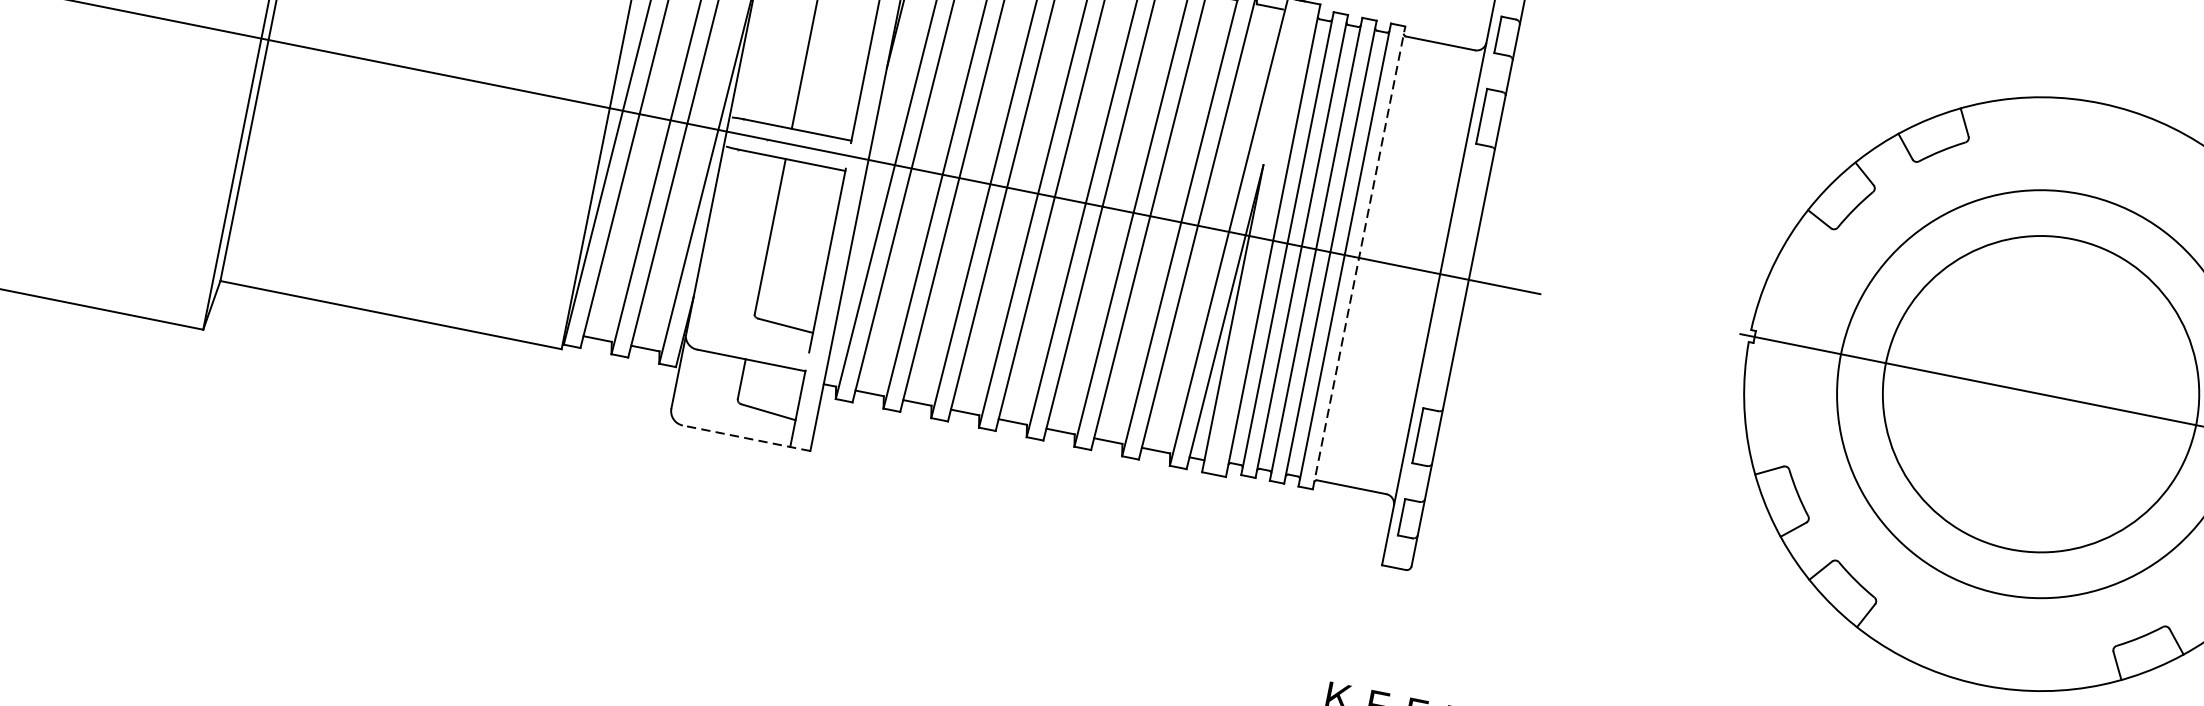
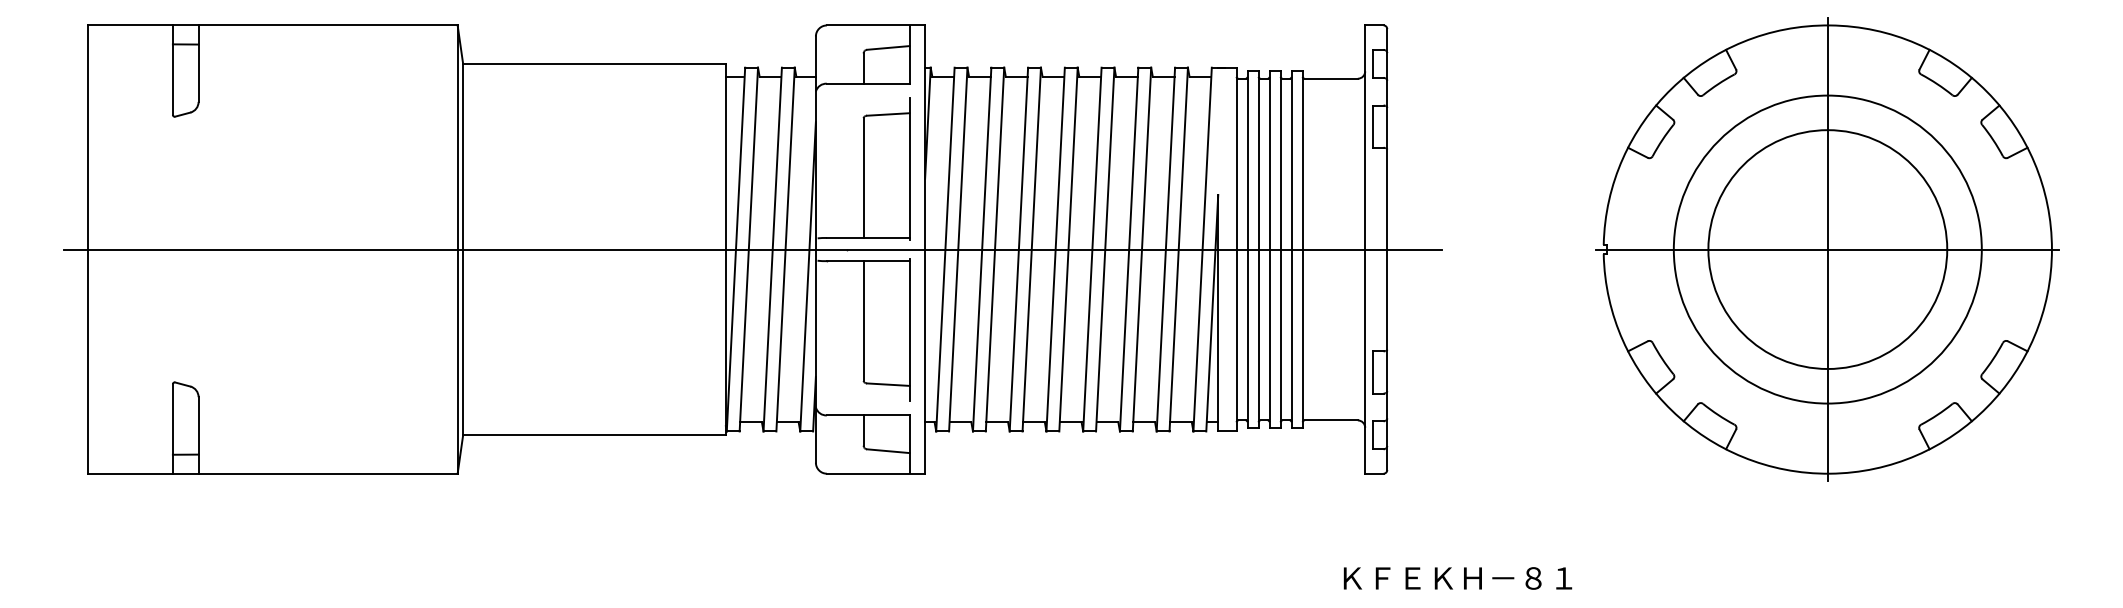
line: (1358, 257) -> (1302, 249), dashed -> solid
line: (2040, 394) -> (1827, 249), added
line: (746, 437) -> (875, 473), dashed -> solid

